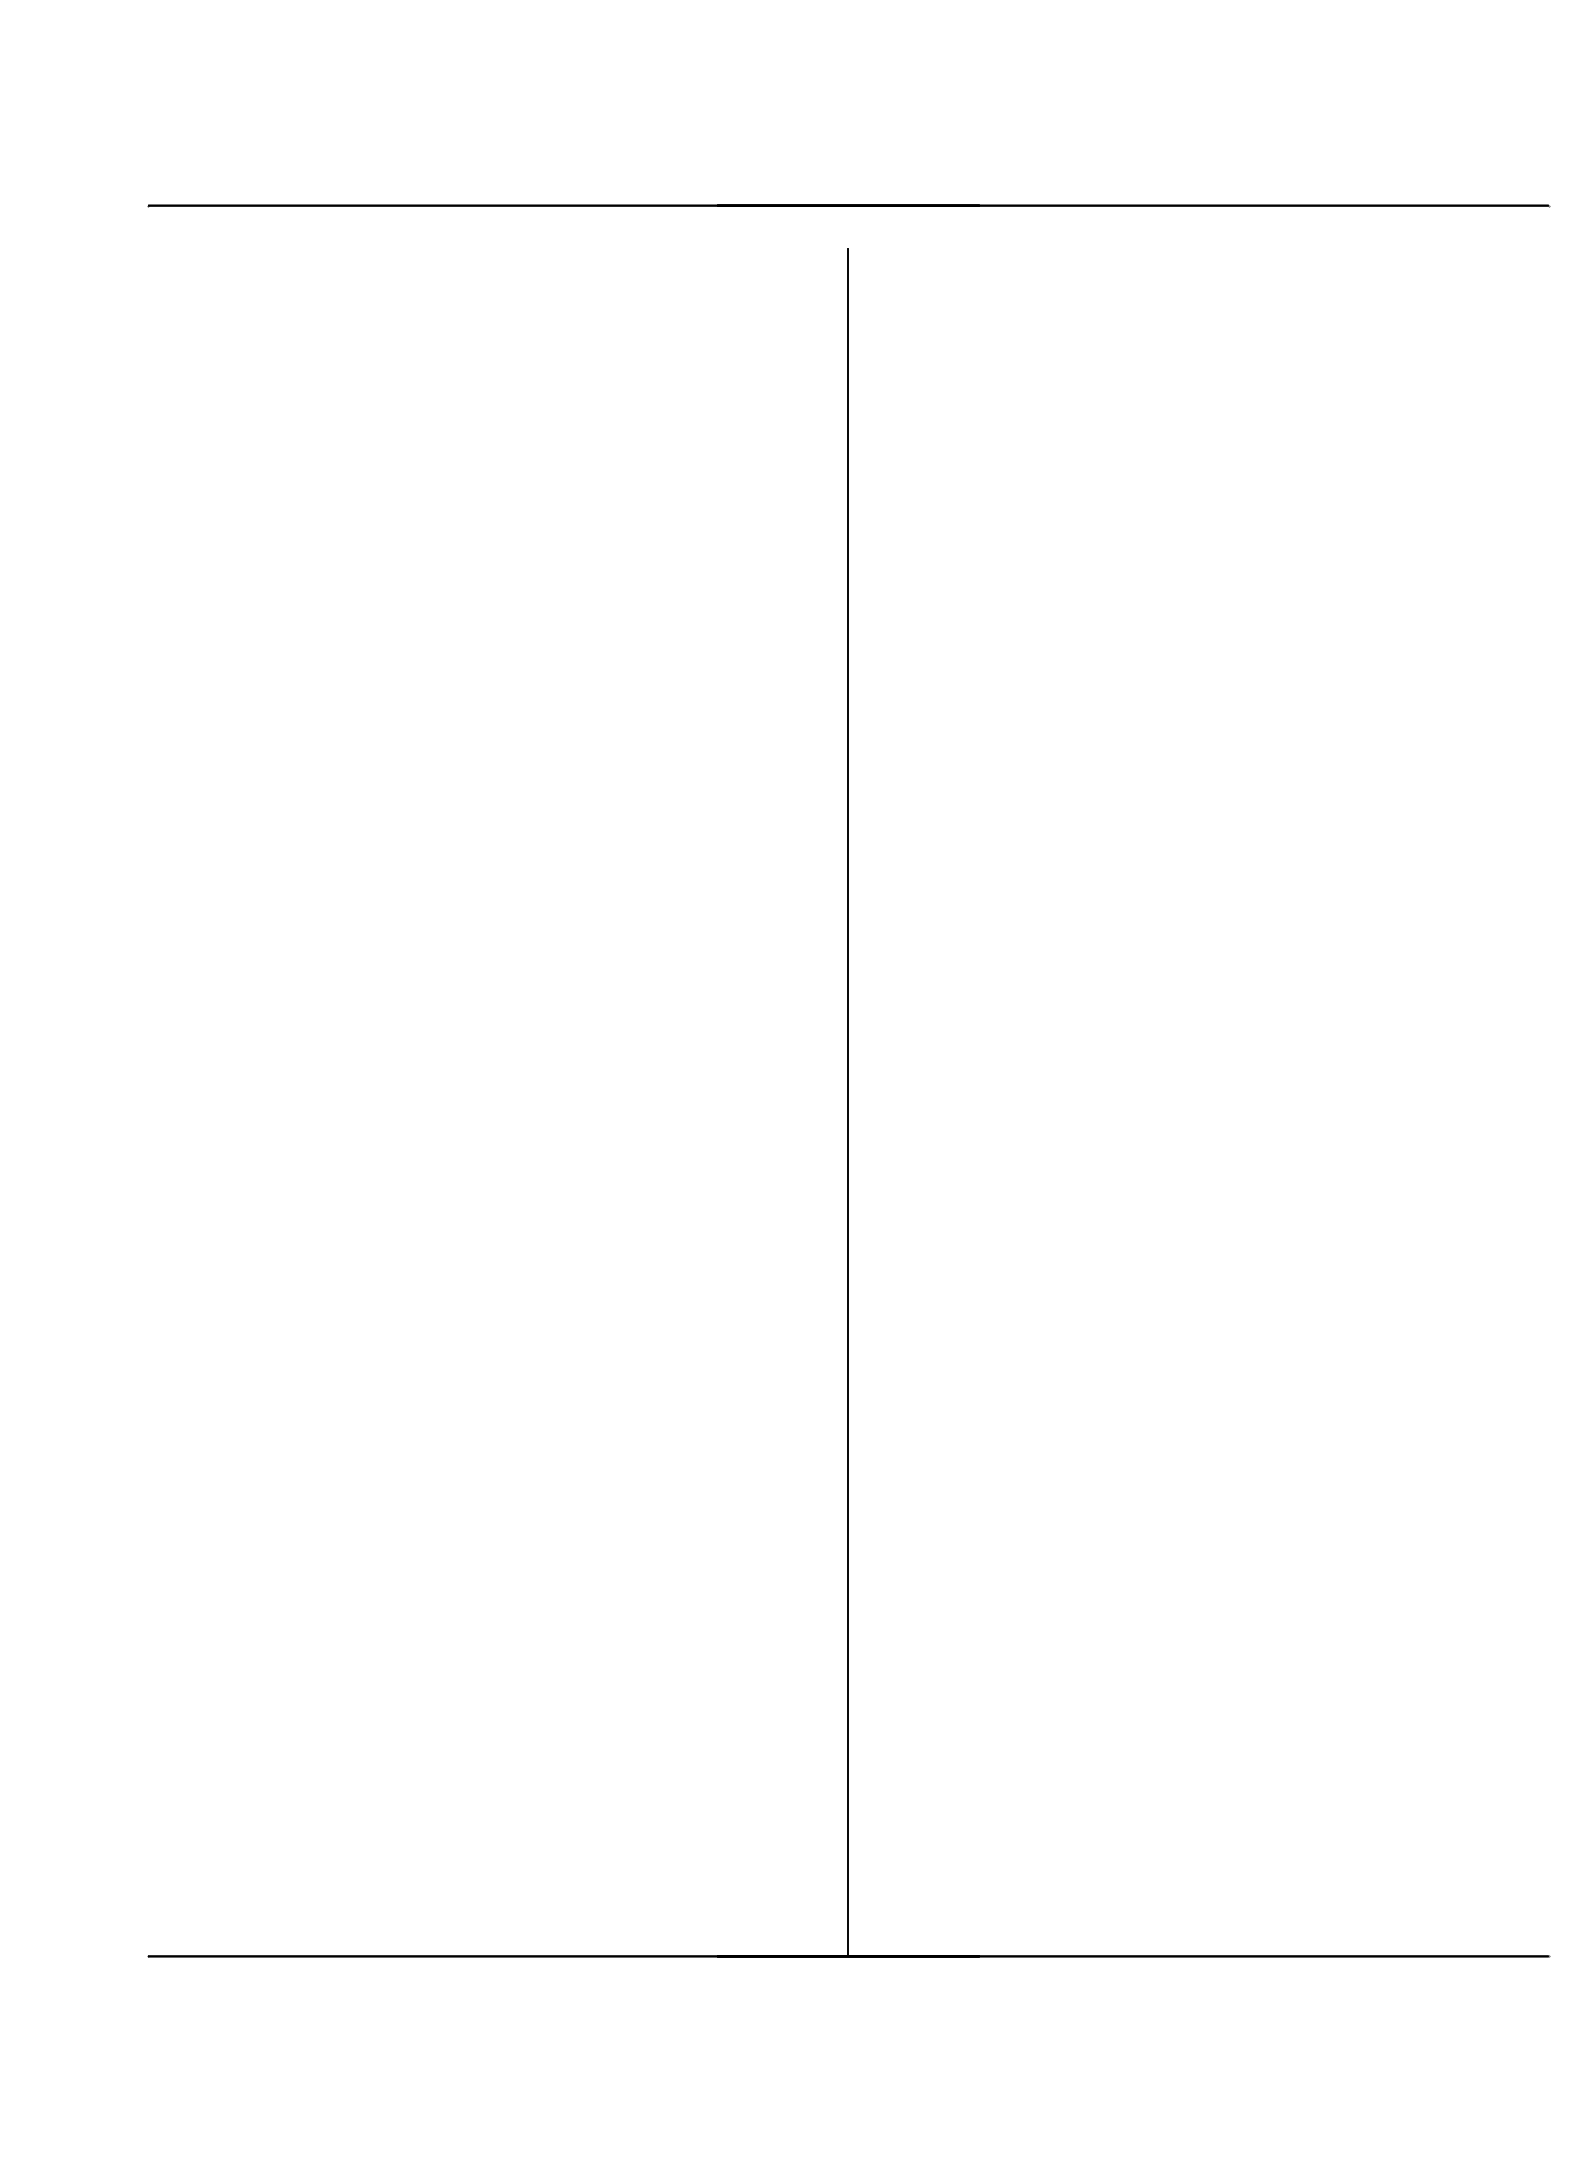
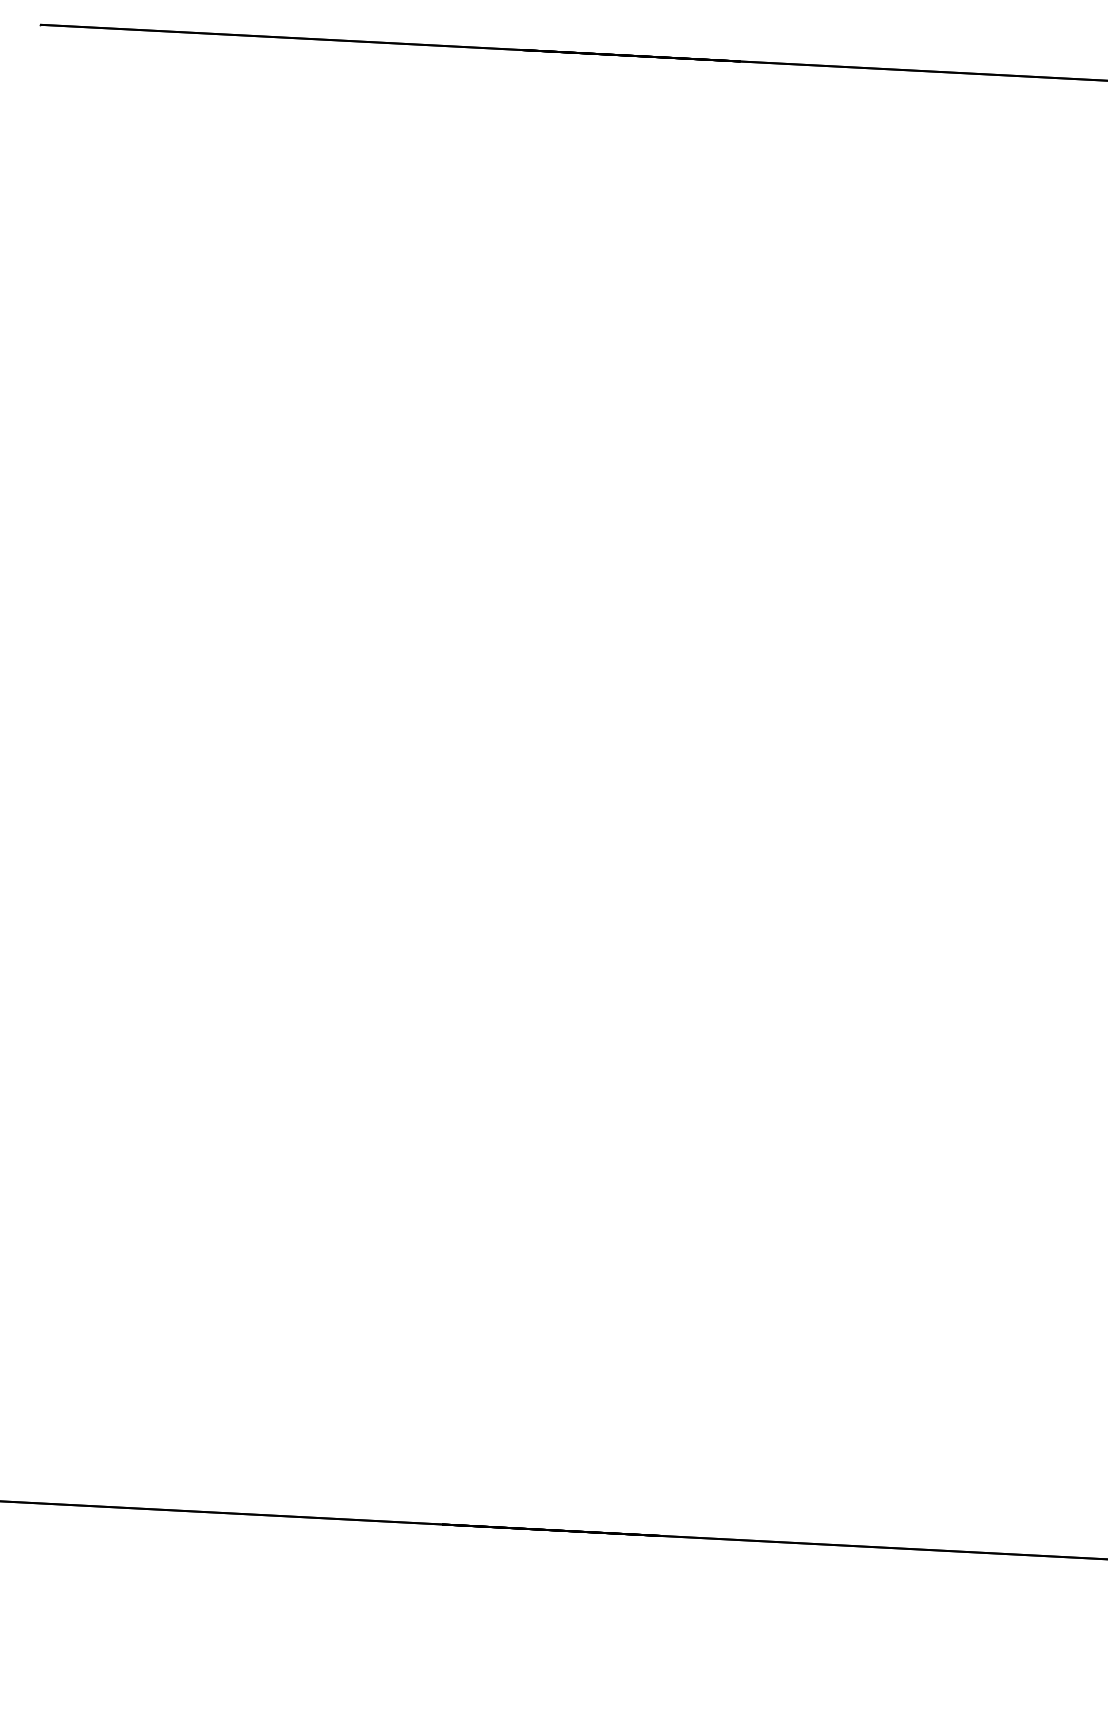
line: (848, 1102) -> (590, 811), removed

